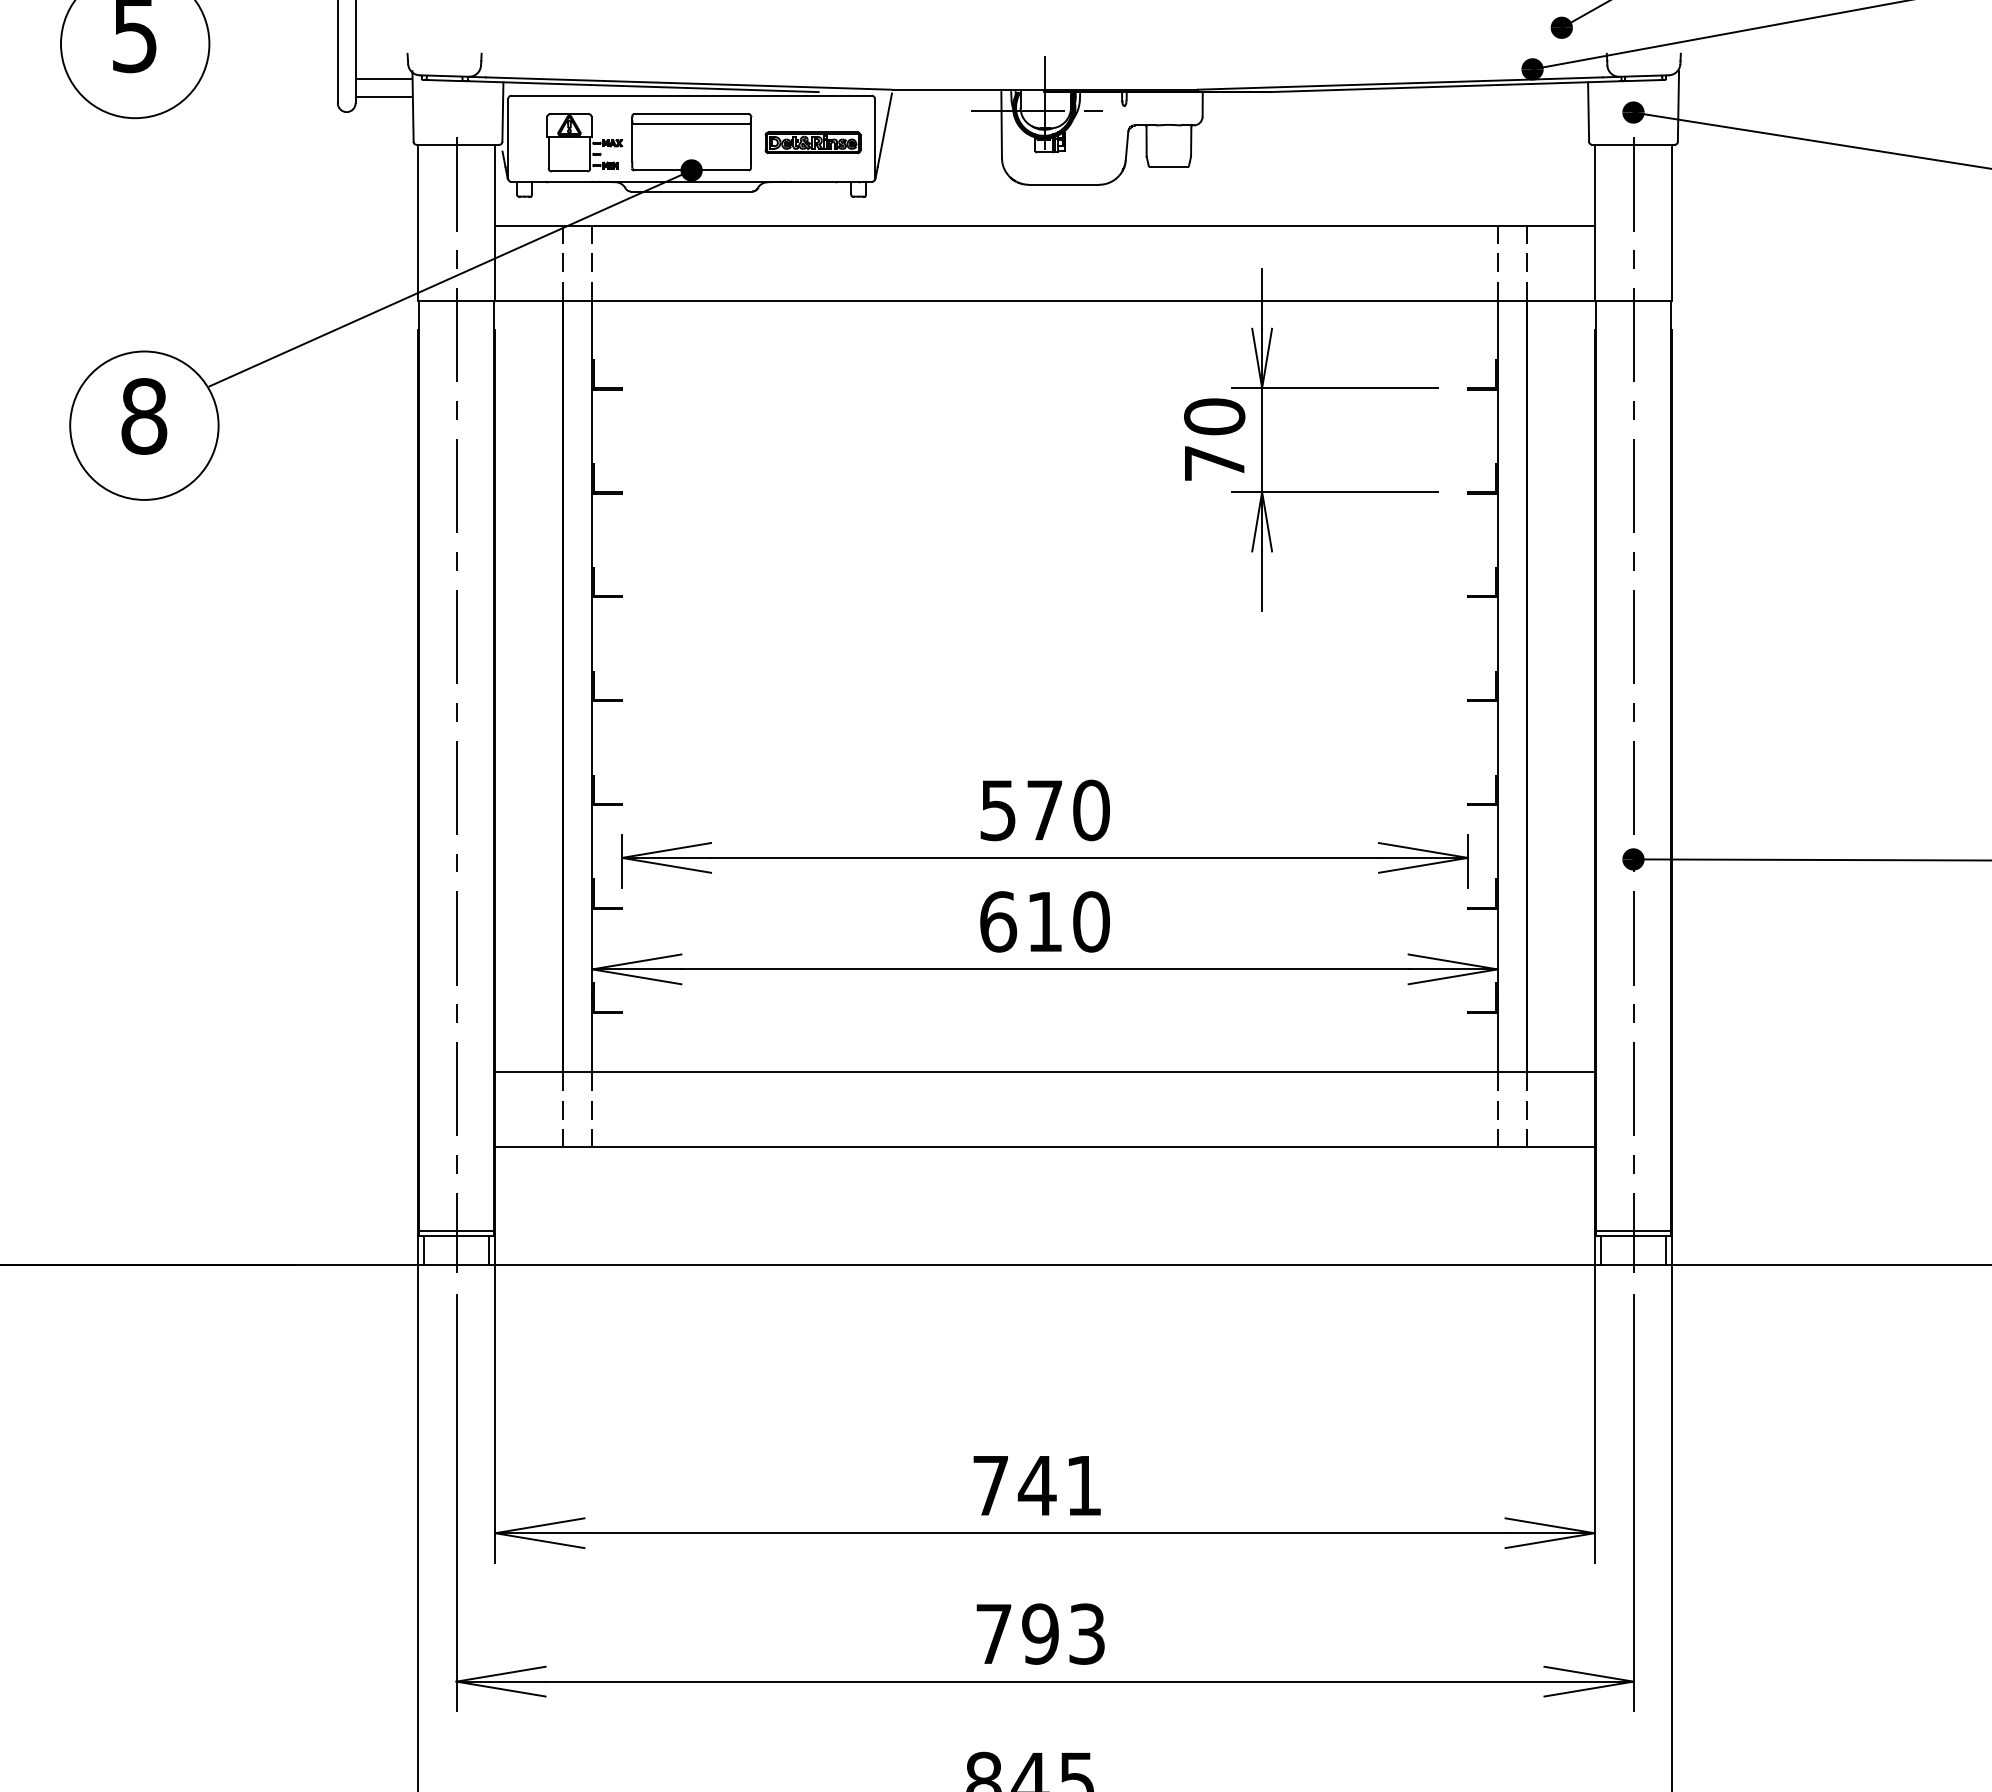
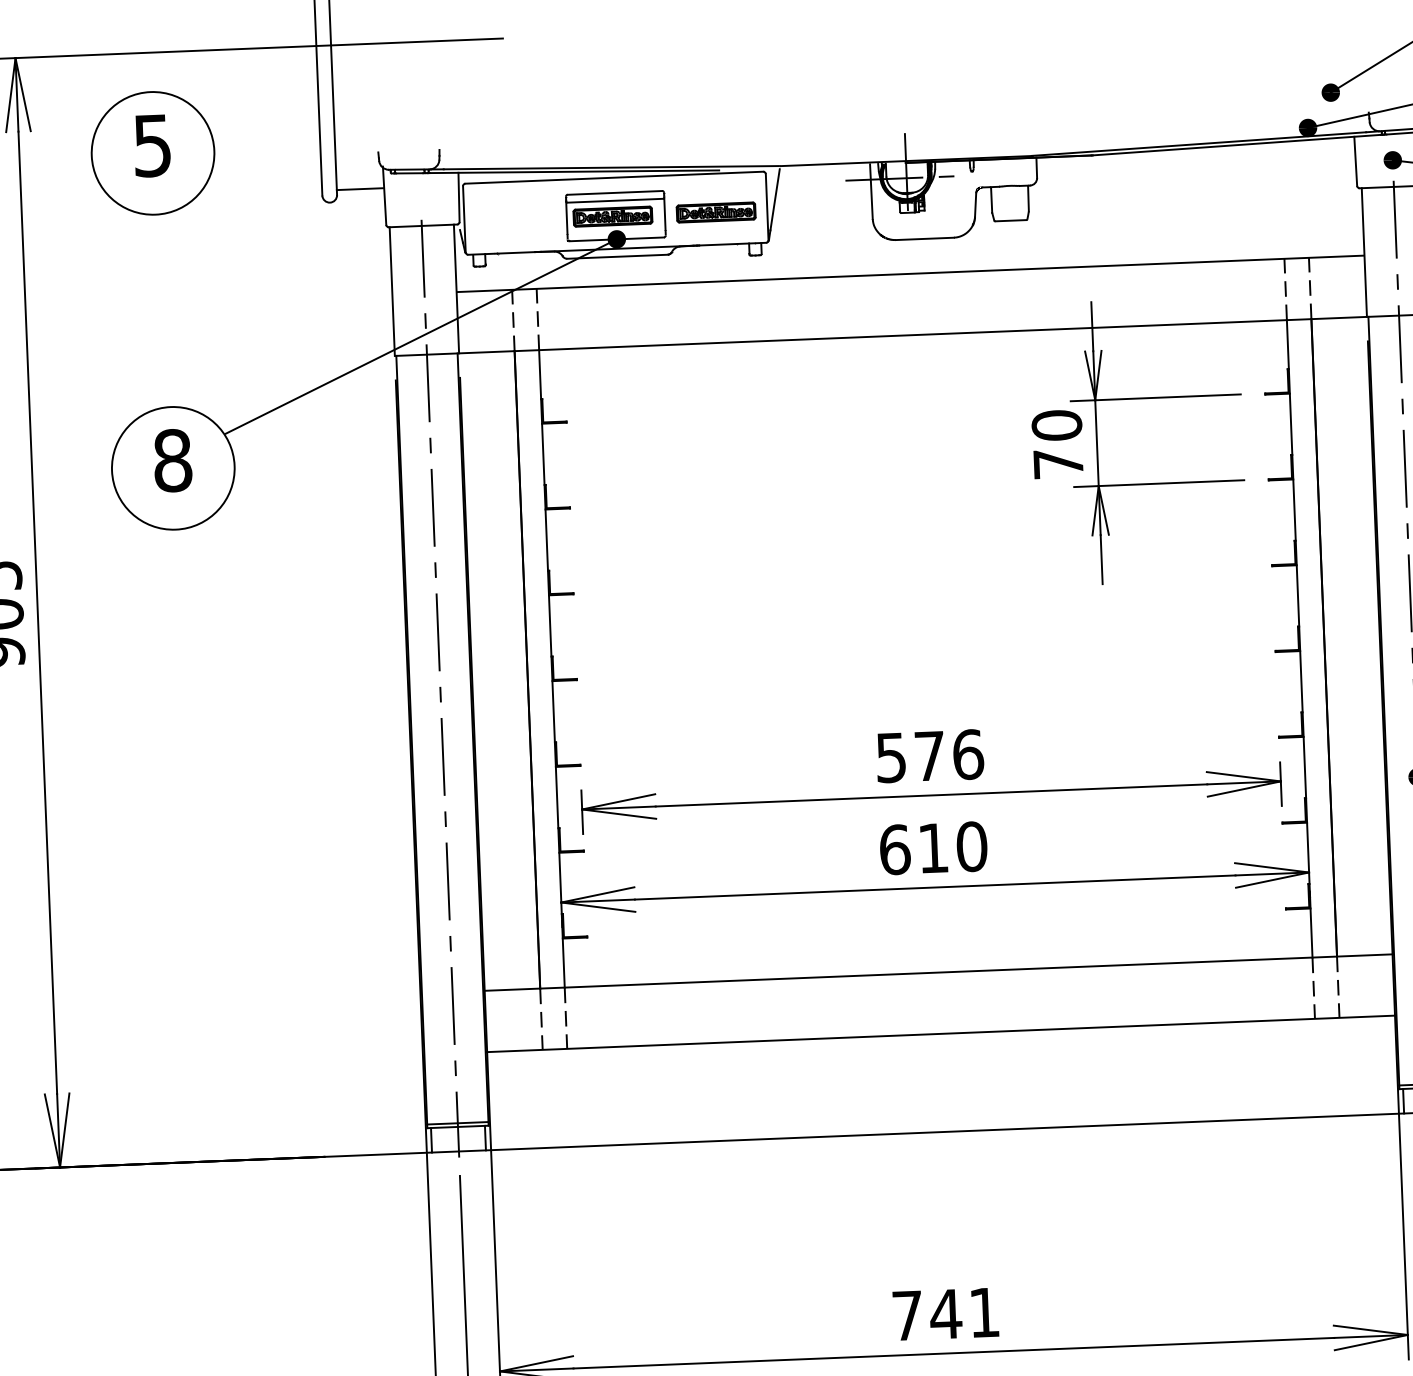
line: (382, 79) -> (358, 174), removed
part: (584, 142) -> (527, 219), removed
part: (687, 142) -> (612, 216), added
text: (1091, 810) -> (968, 754), 570 -> 576

